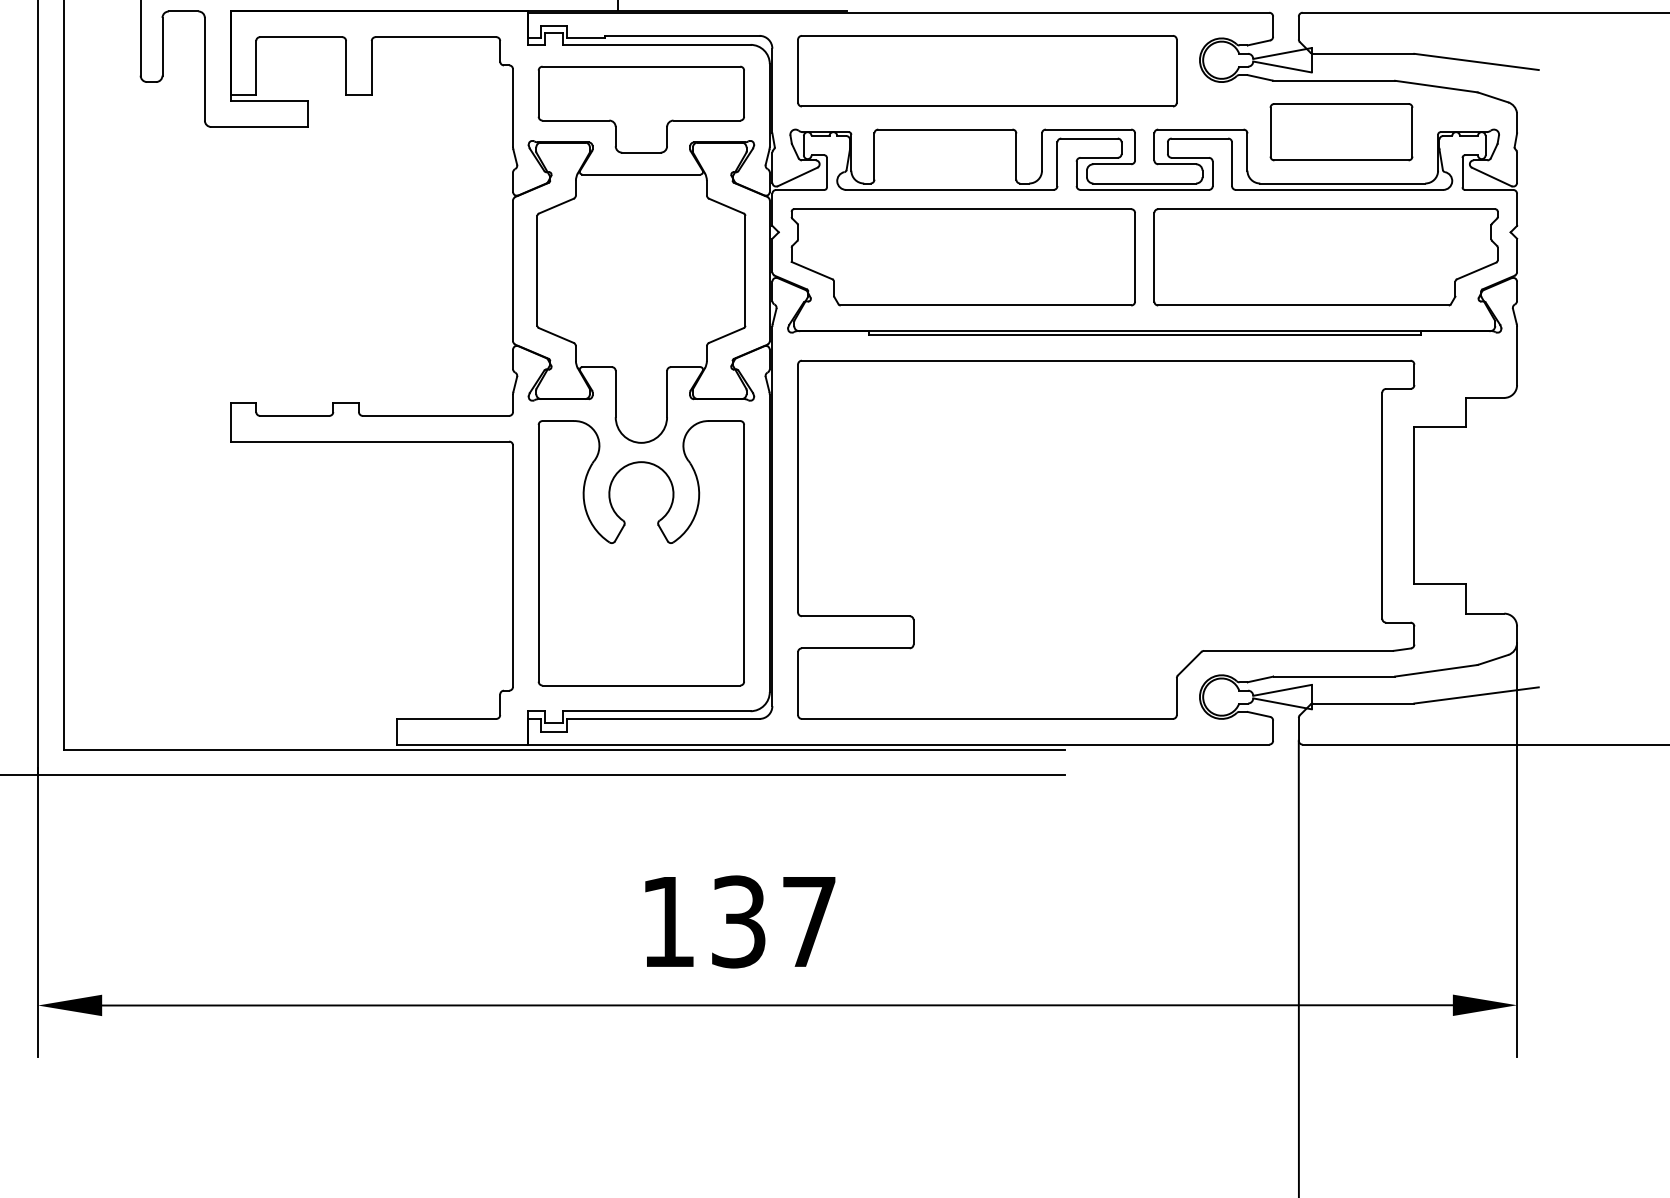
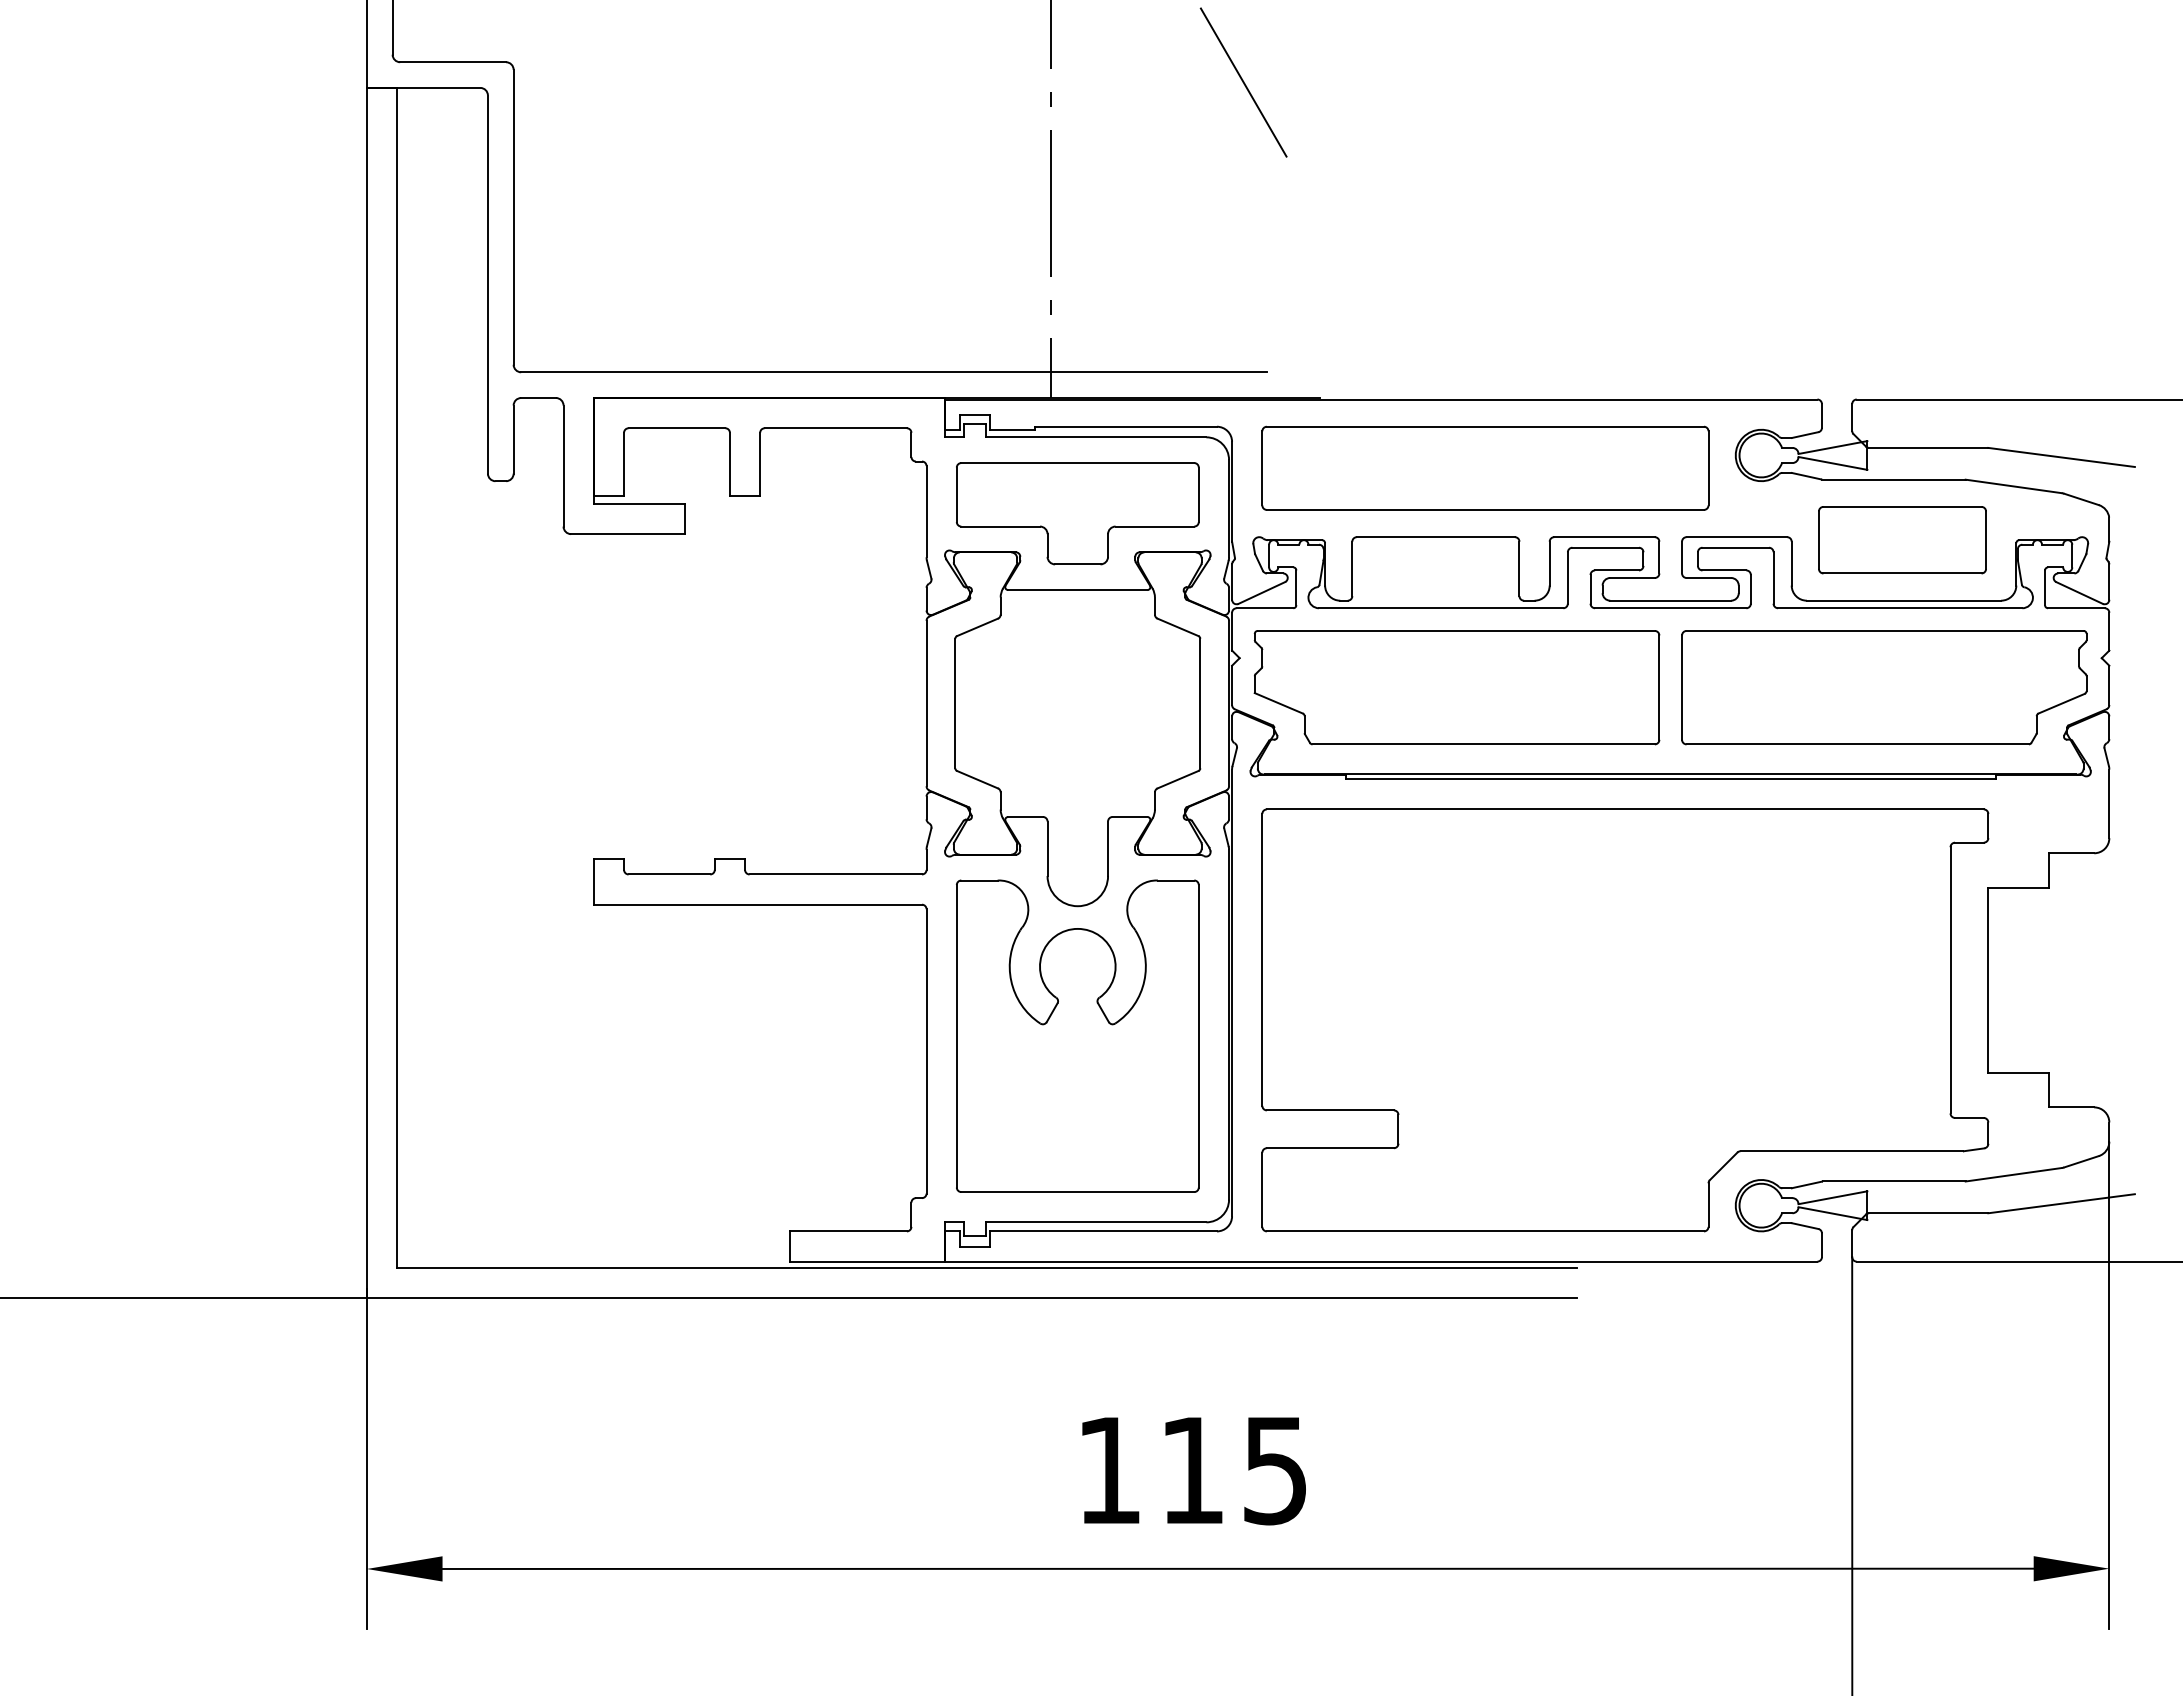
text: (773, 921) -> (1233, 1470), 137 -> 115

